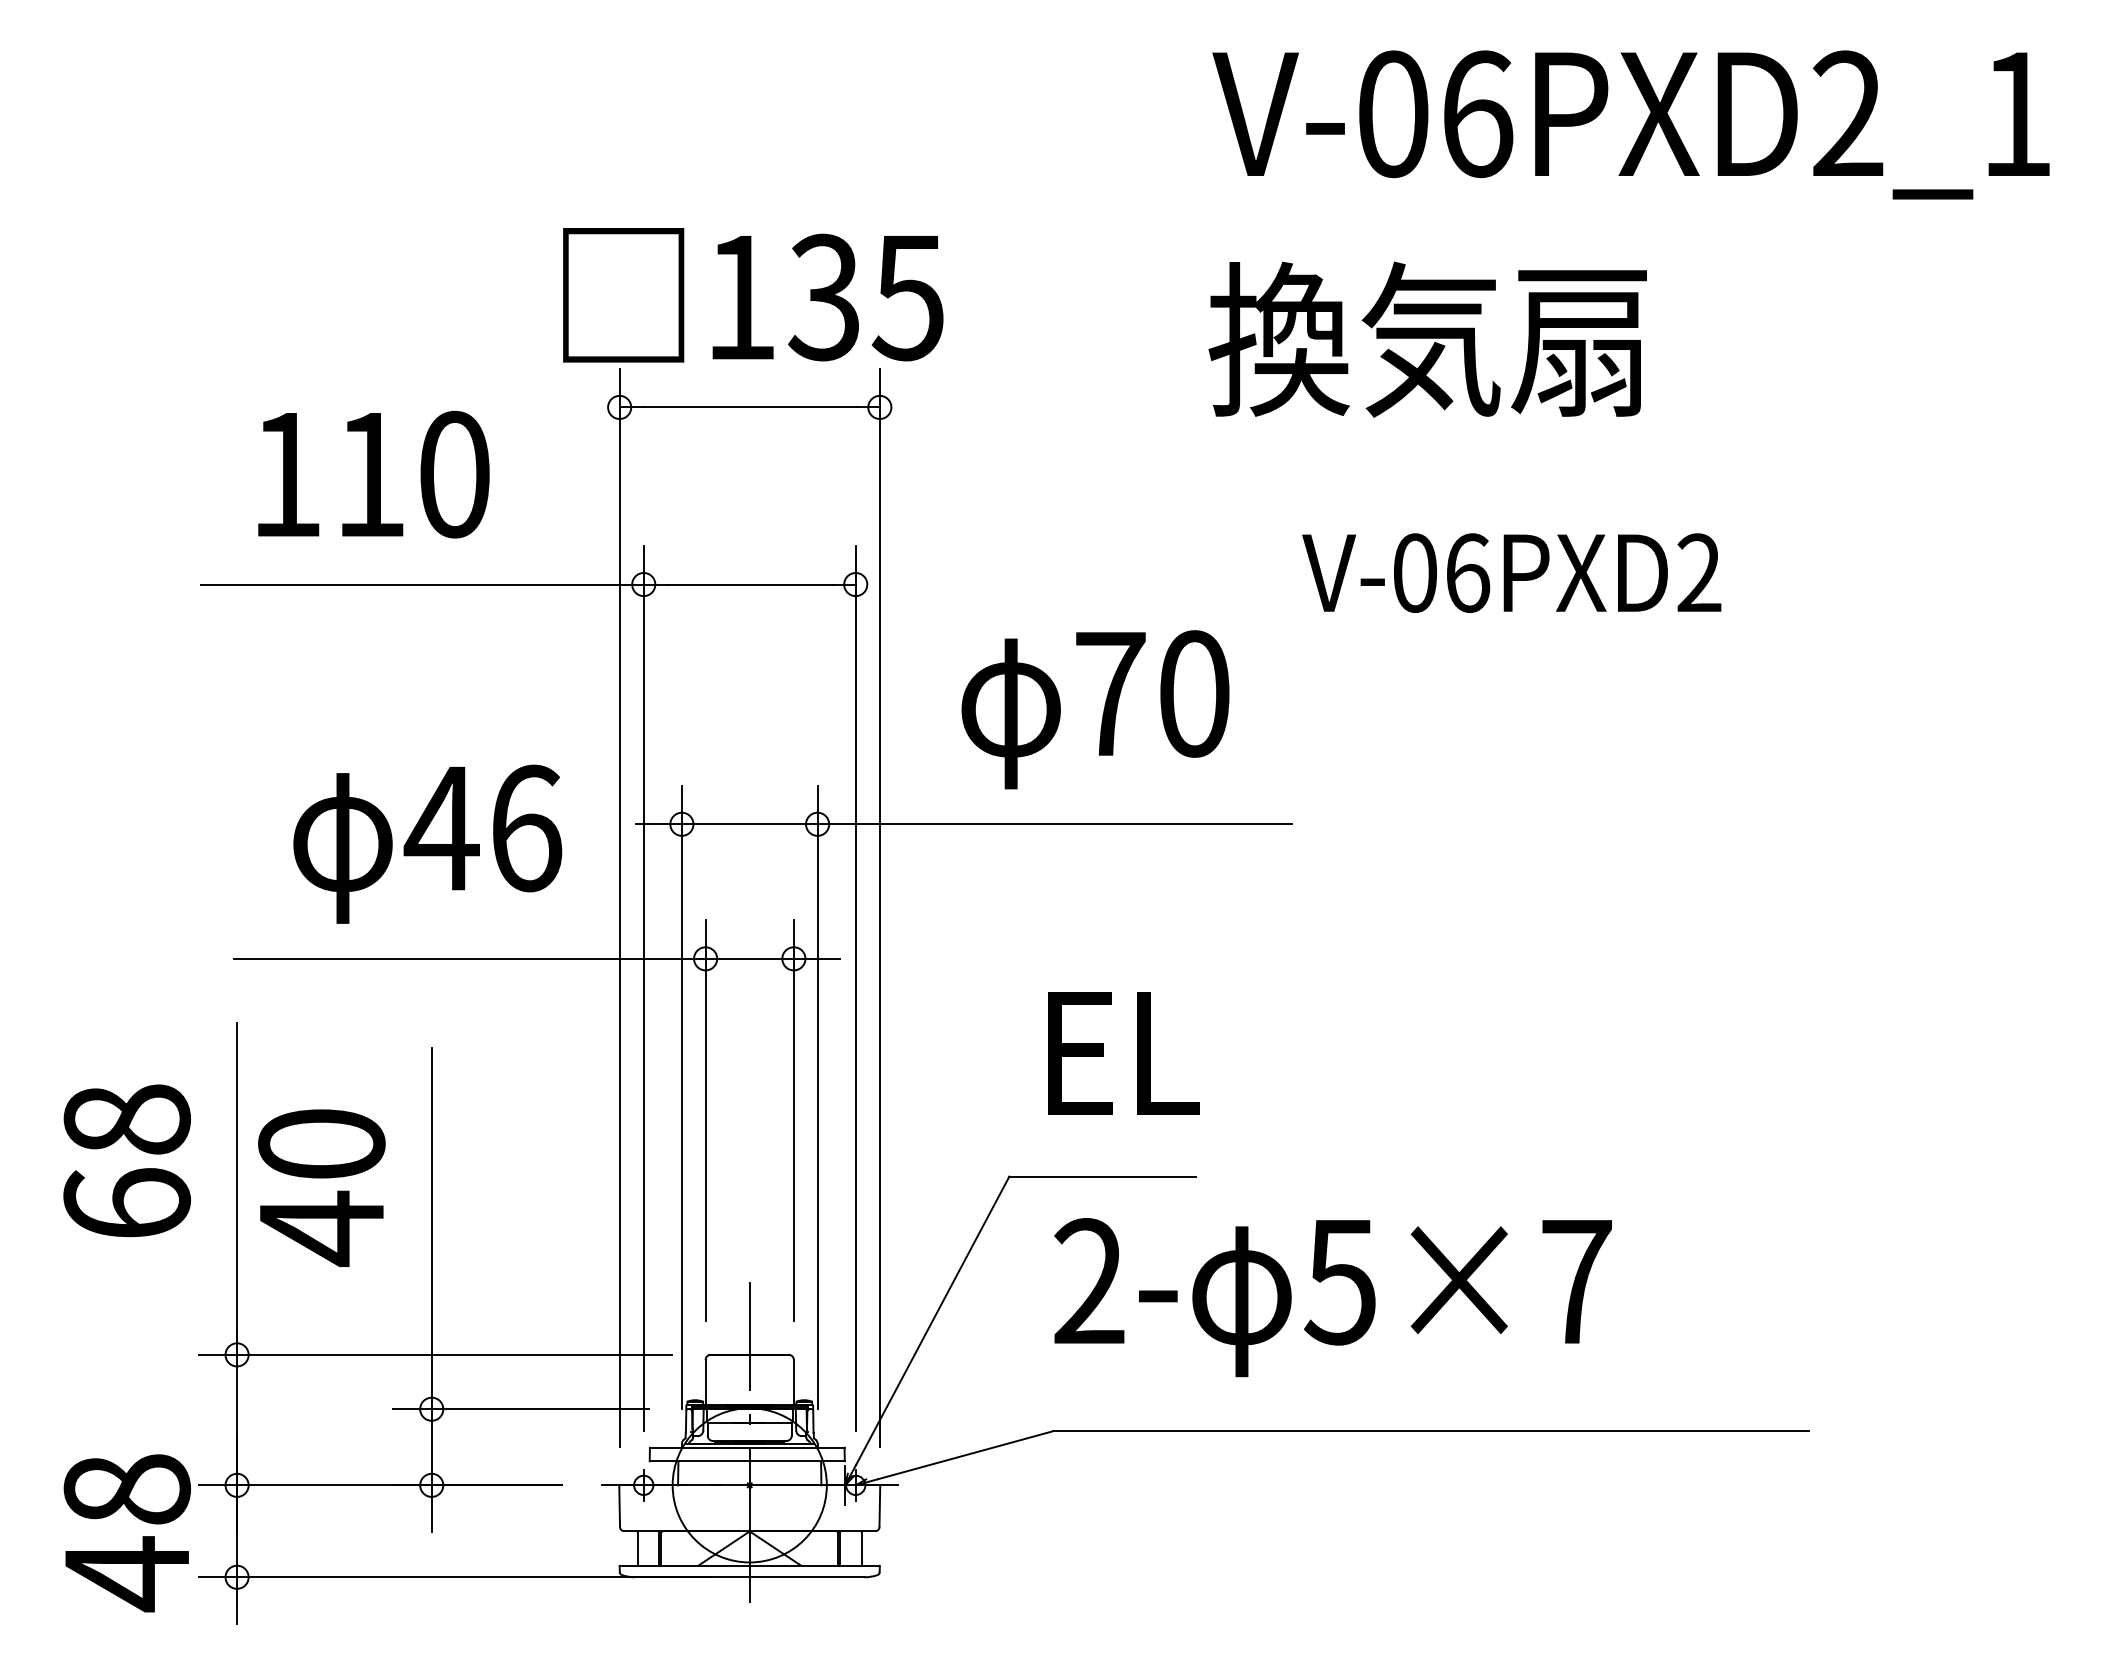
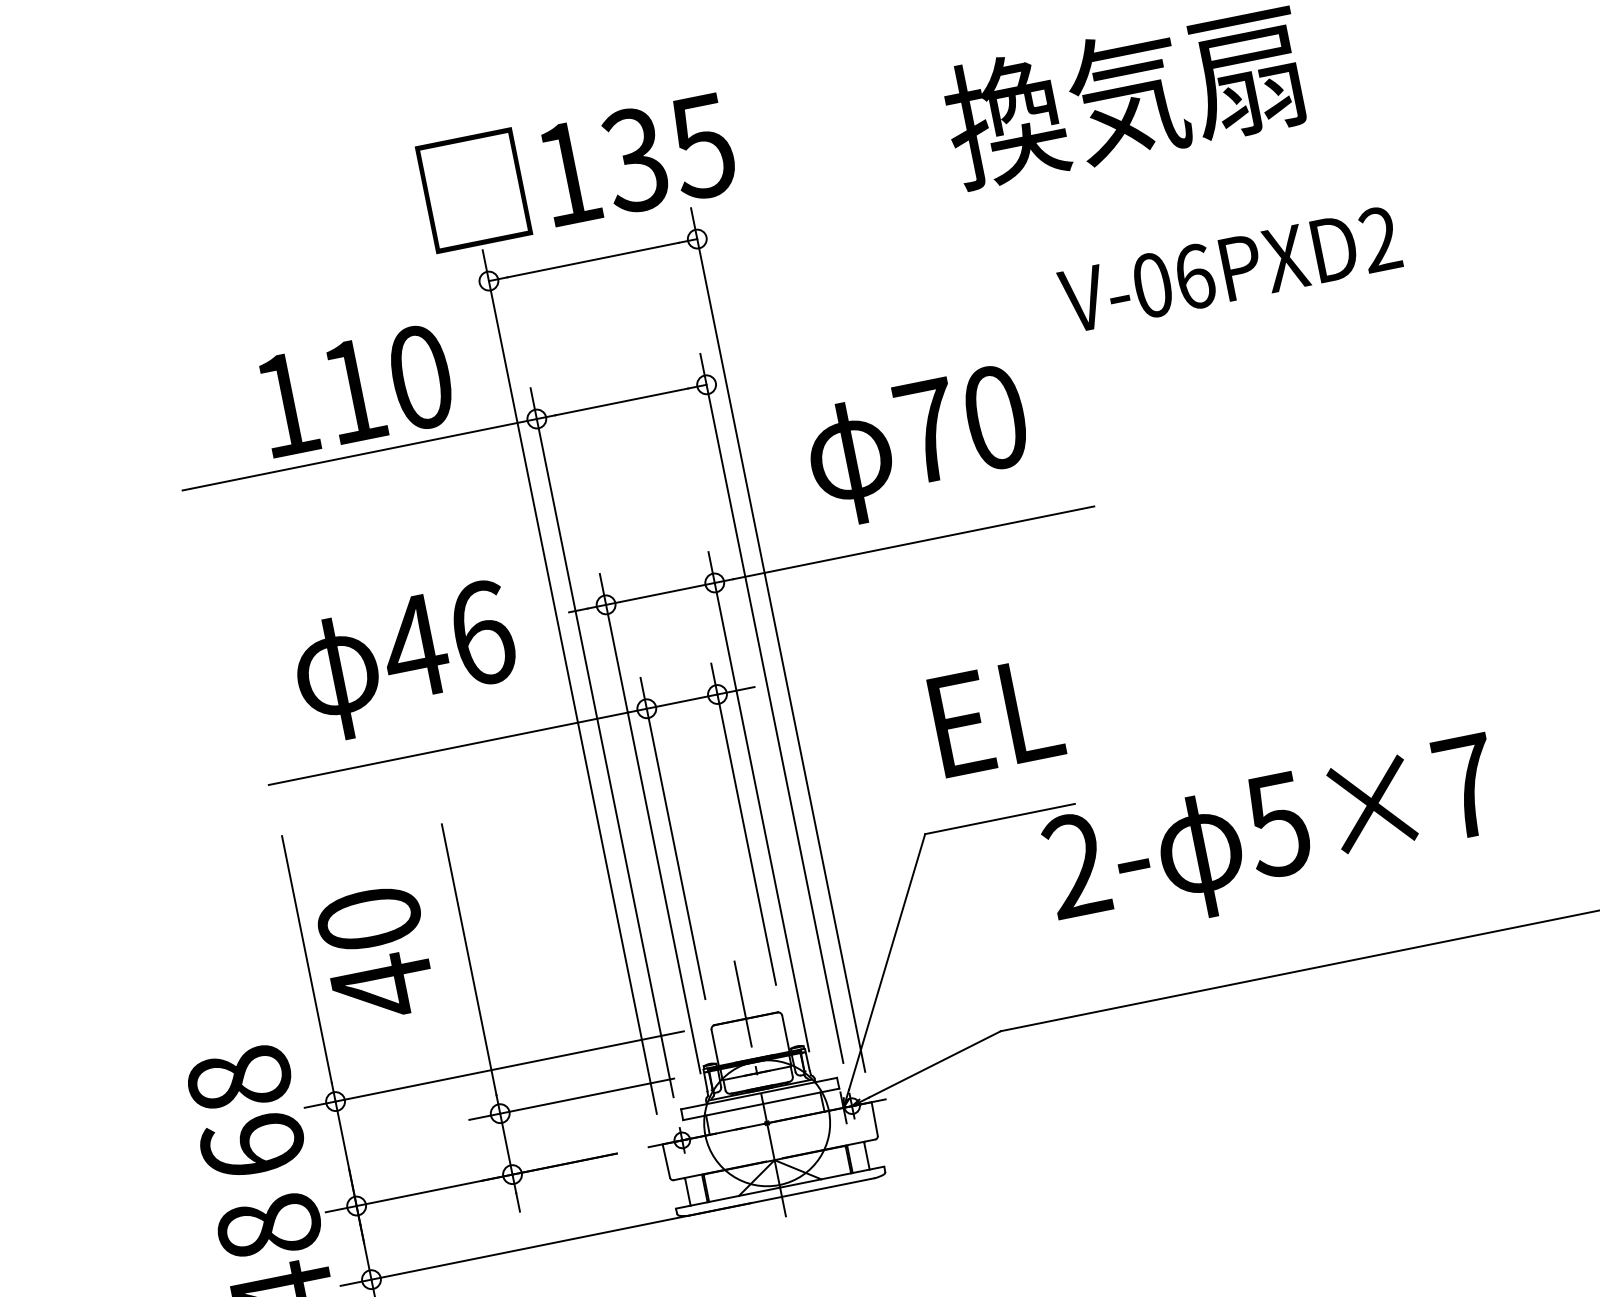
text: (373, 474) -> (355, 390), moved
text: (126, 1160) -> (245, 1111), moved
text: (1332, 1297) -> (1273, 838), moved

